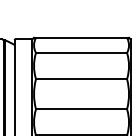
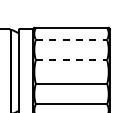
line: (81, 52) -> (71, 39), solid -> dashed
line: (81, 79) -> (71, 60), solid -> dashed

